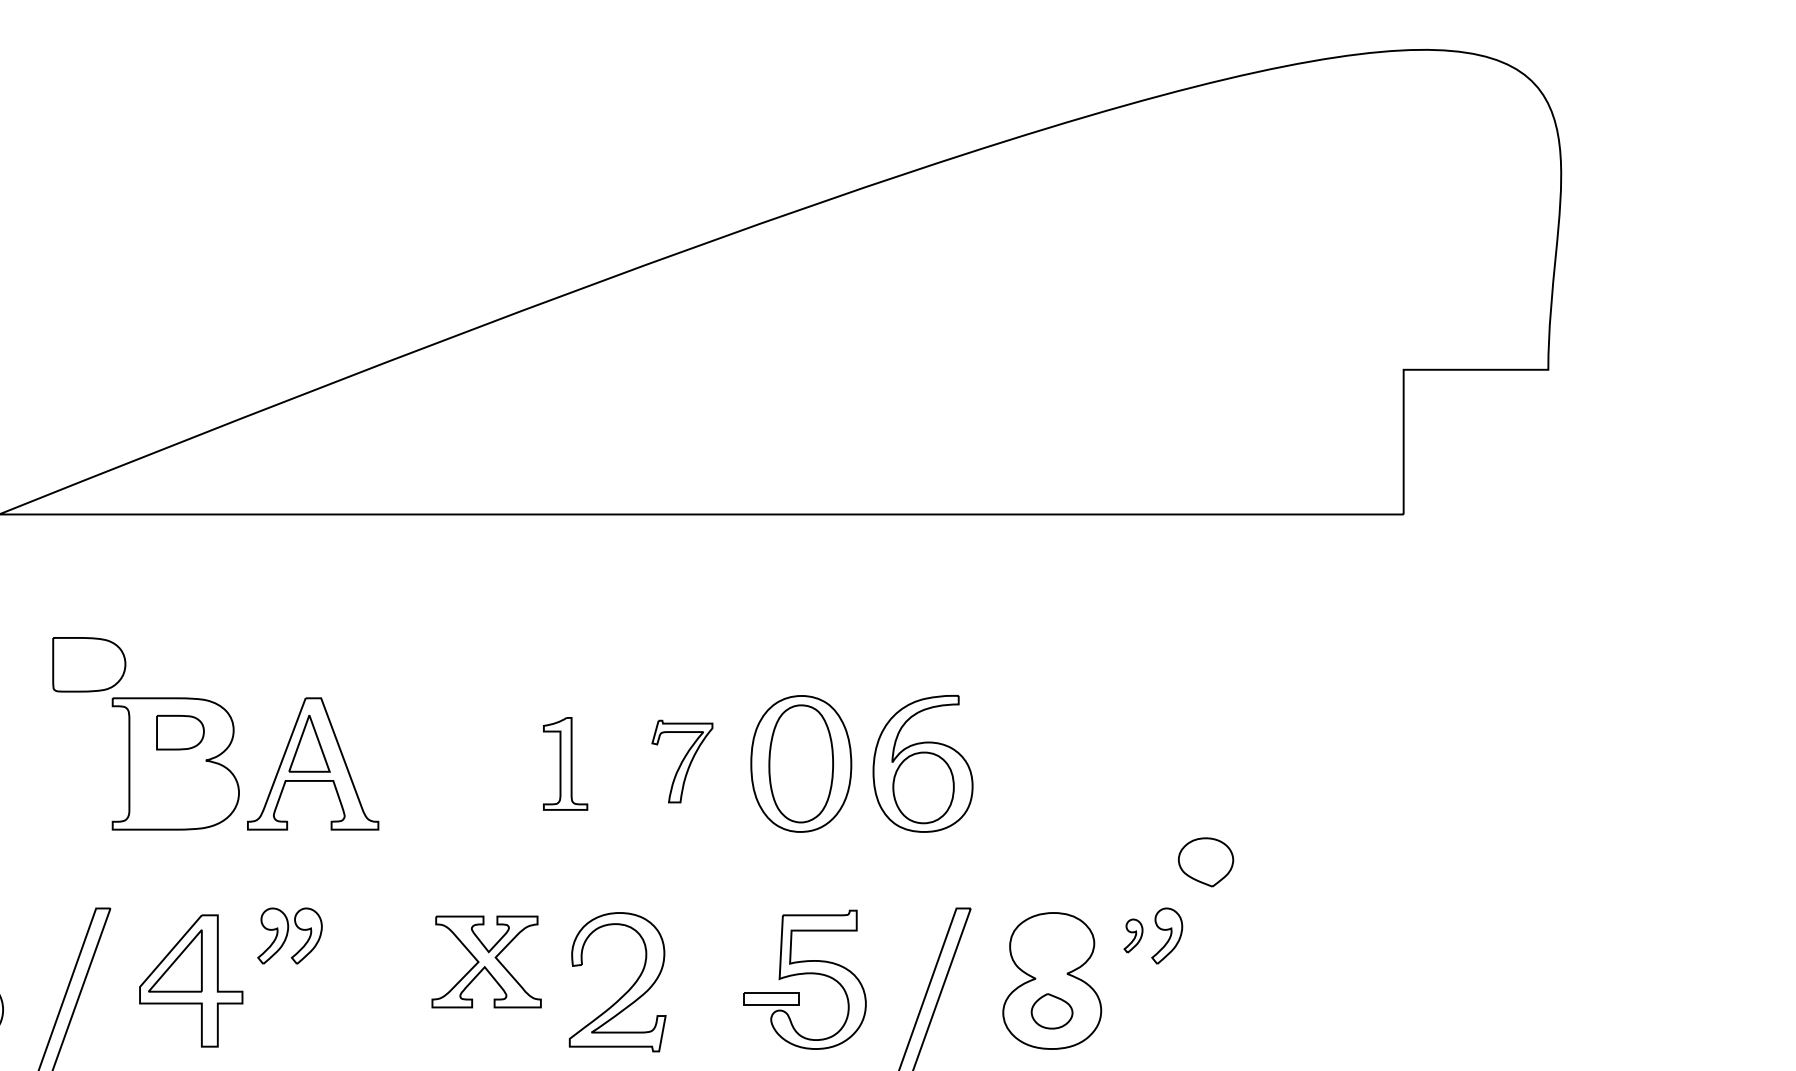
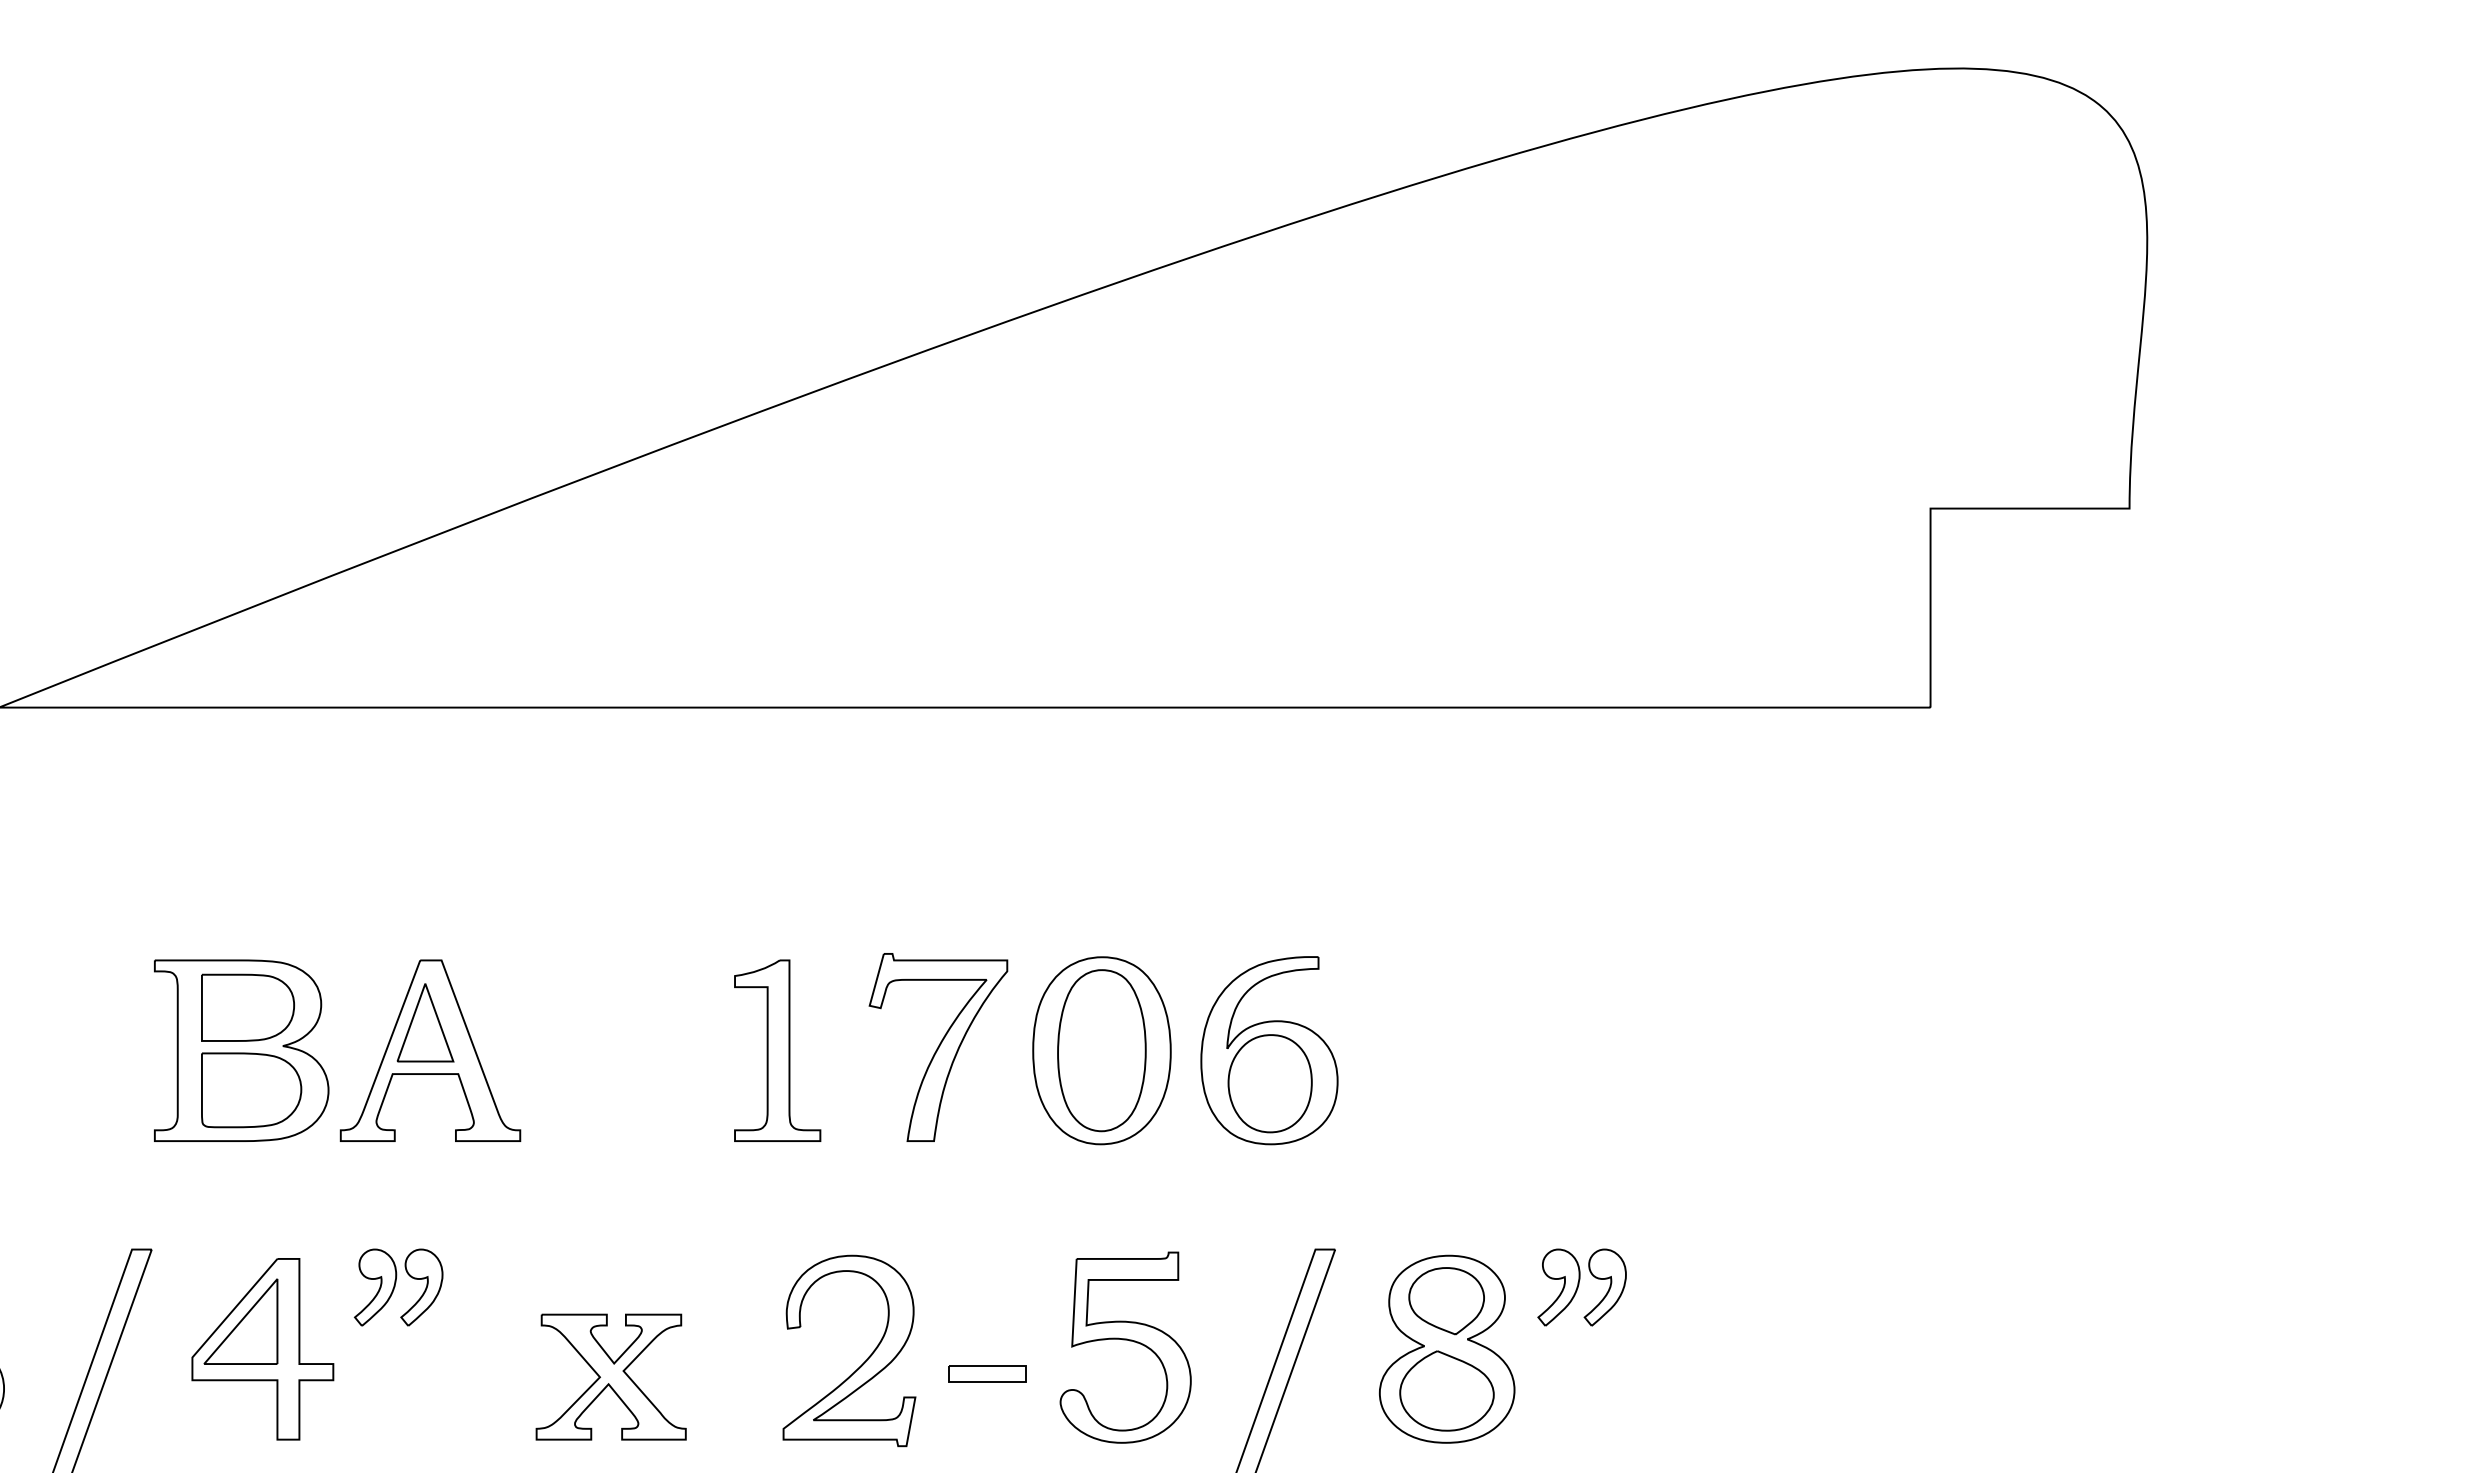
part: (89, 664) -> (251, 1090), moved
part: (180, 732) -> (247, 1007), size x1.43
part: (682, 761) -> (938, 1047), size x1.67
part: (565, 763) -> (777, 1050), size x1.43
part: (1205, 862) -> (1446, 1301), moved
part: (1133, 936) -> (1558, 1287), size x1.67
part: (486, 961) -> (610, 1376), moved
part: (771, 998) -> (987, 1373), moved
part: (1051, 1010) -> (1446, 1390), size x1.67

